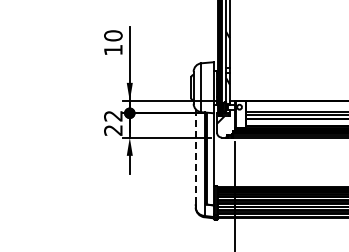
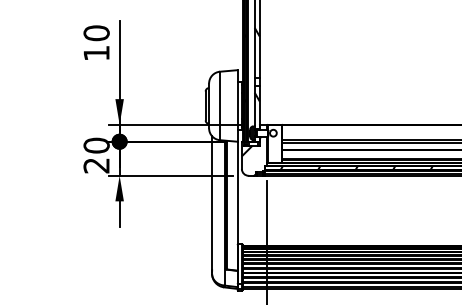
text: (113, 115) -> (96, 144), 22 -> 20
line: (195, 157) -> (211, 203), dashed -> solid

